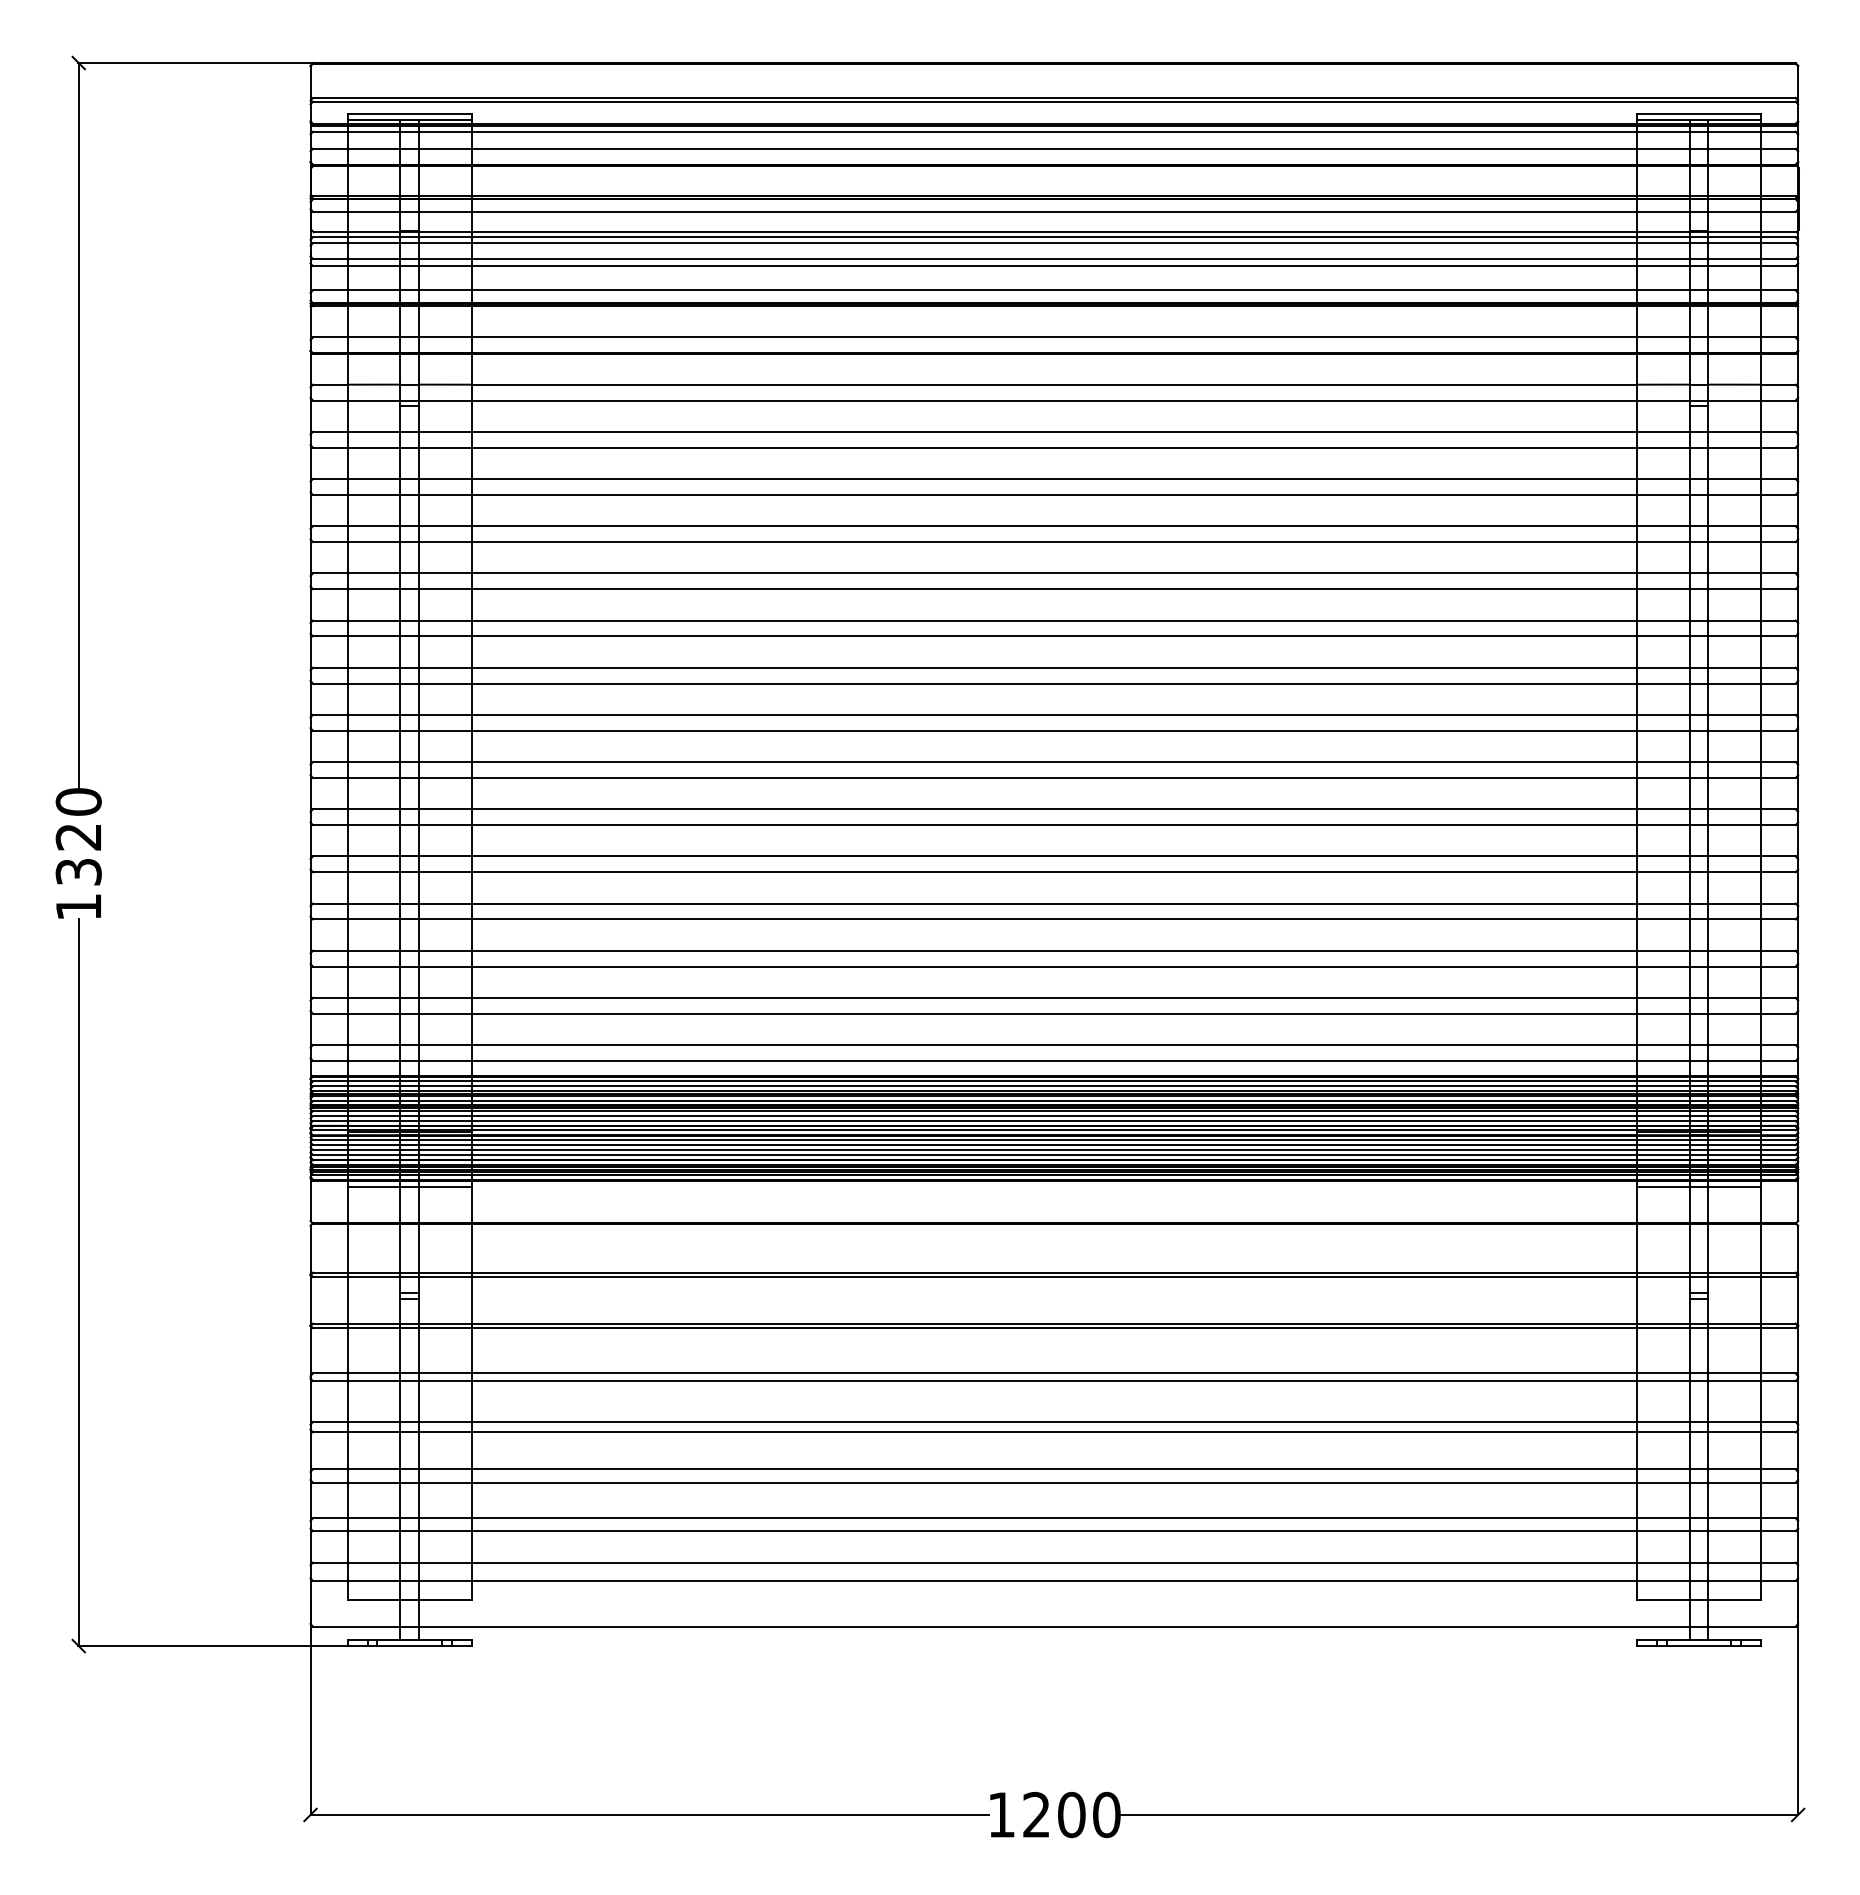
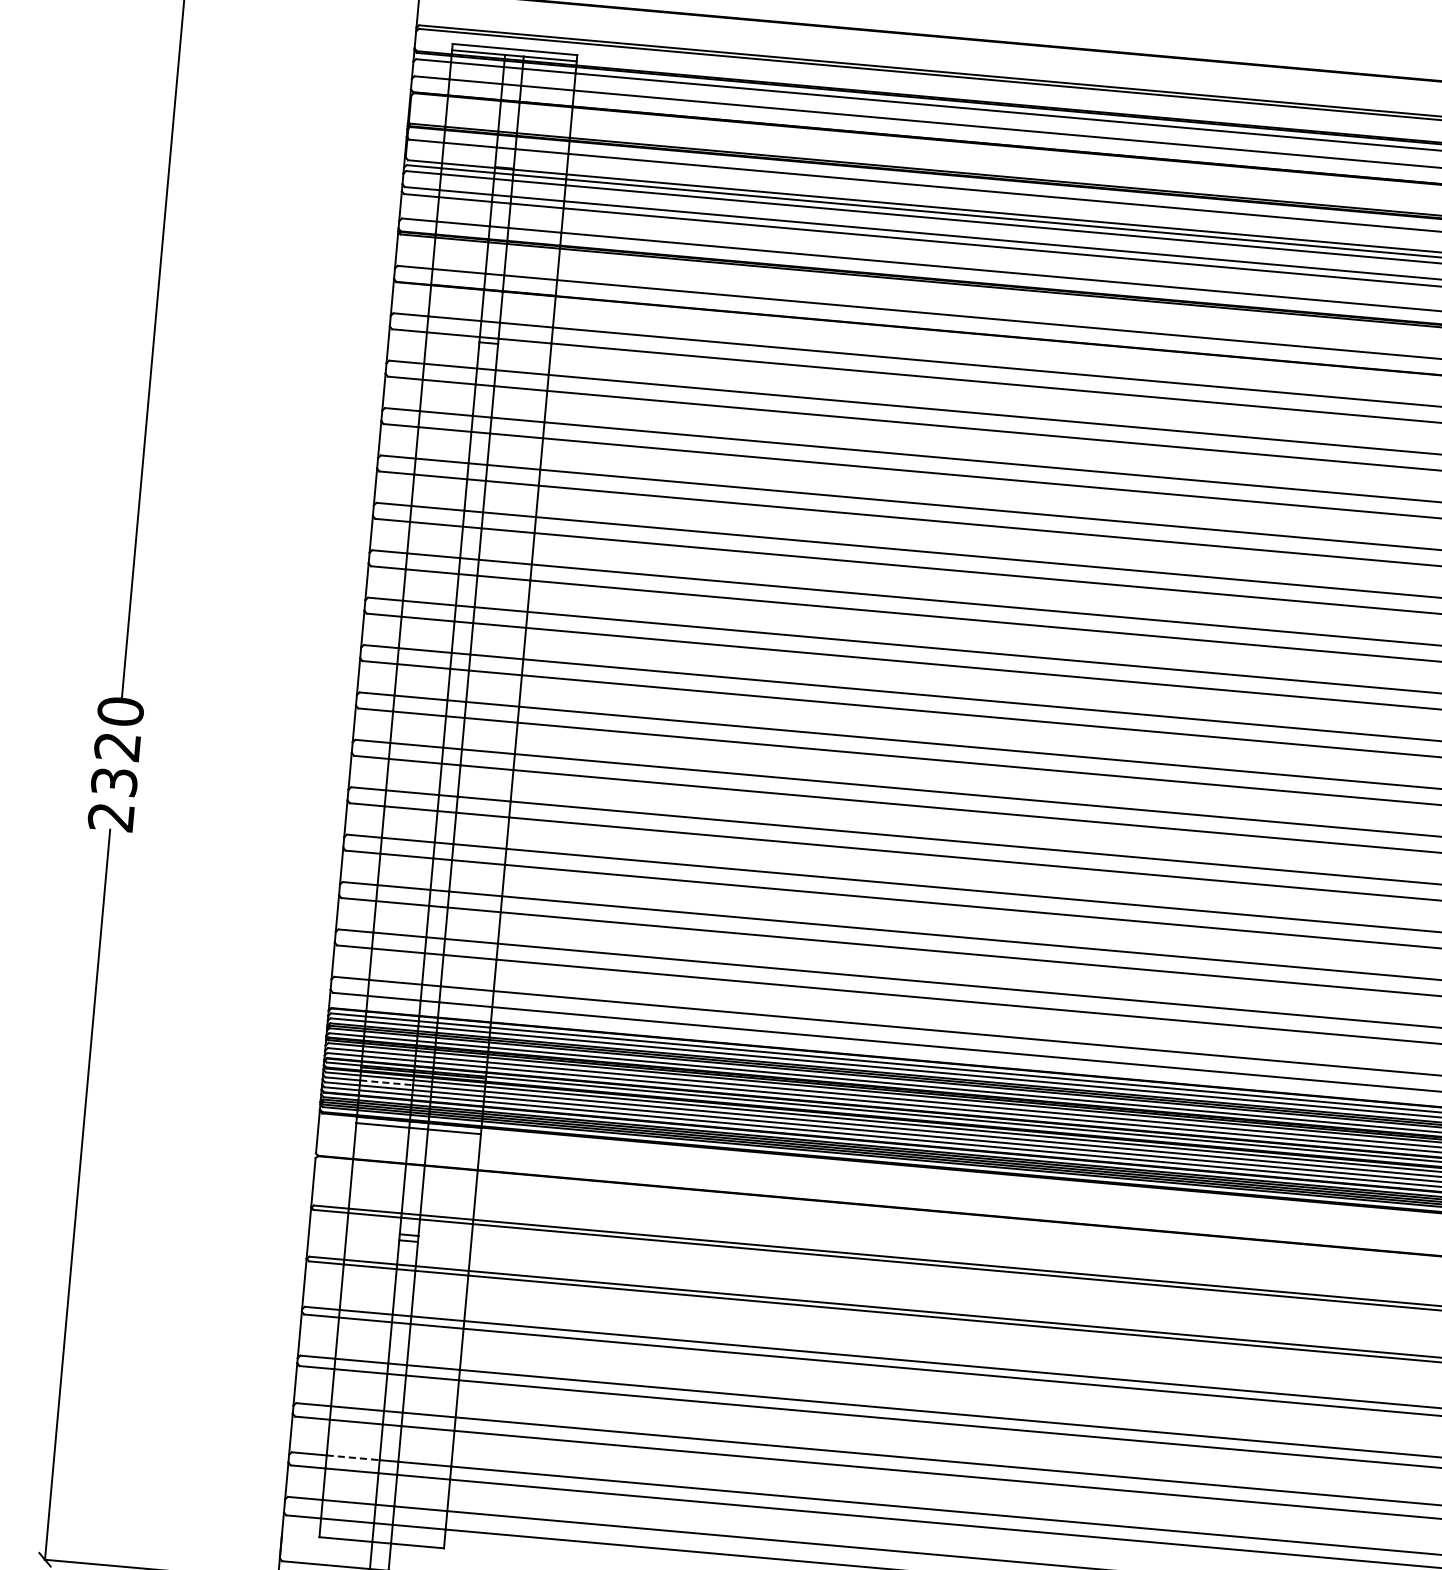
text: (77, 907) -> (109, 817), 1320 -> 2320
line: (374, 1145) -> (387, 1083), solid -> dashed
line: (374, 1518) -> (353, 1458), solid -> dashed

